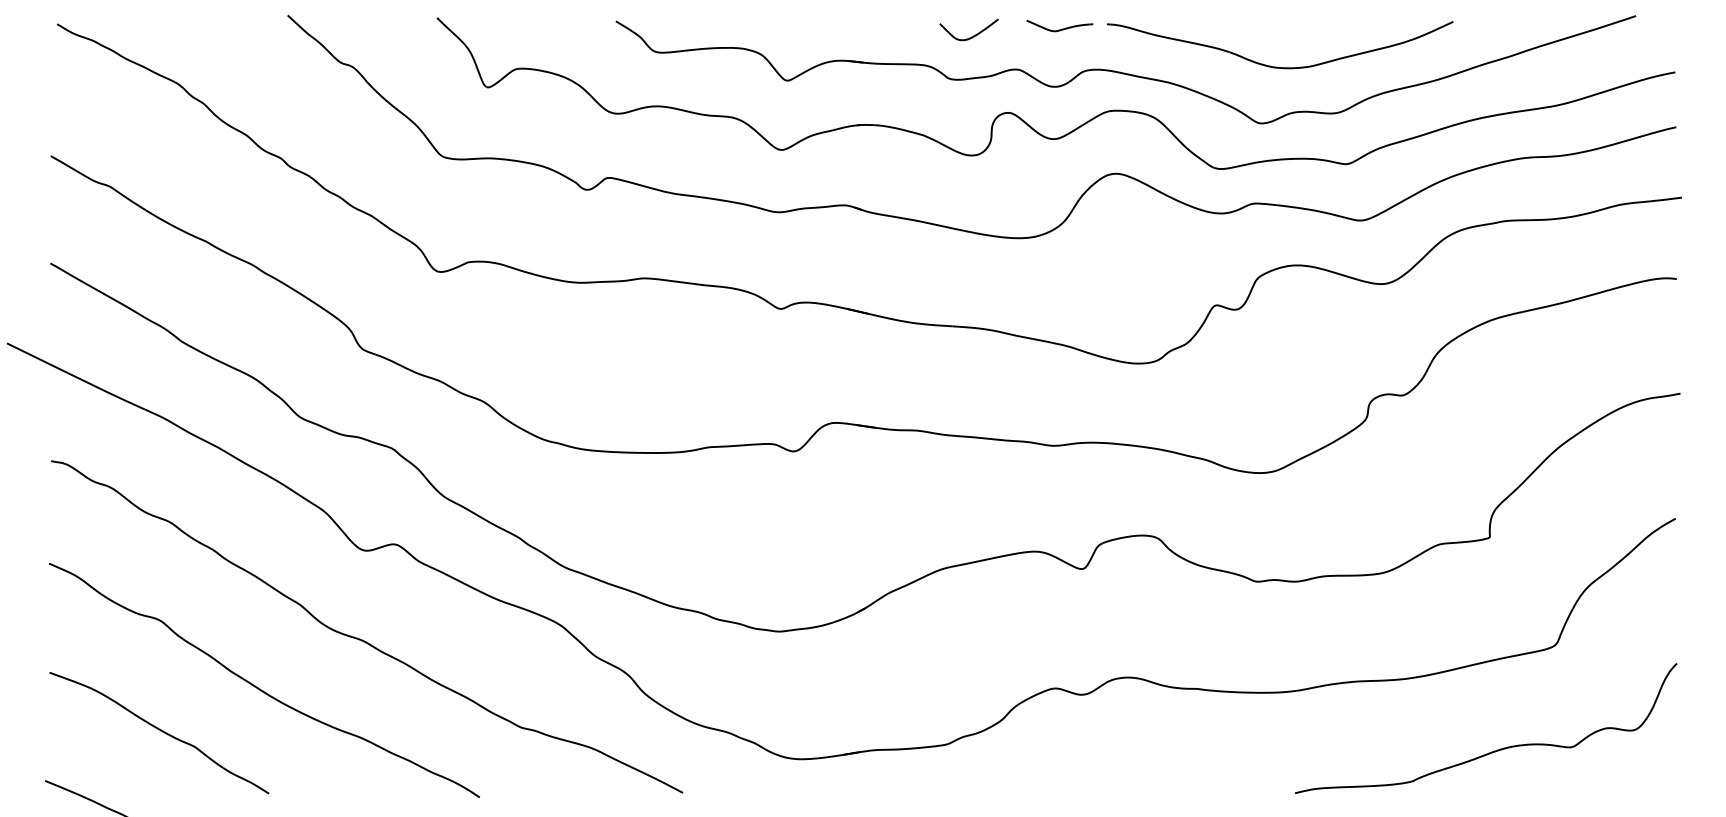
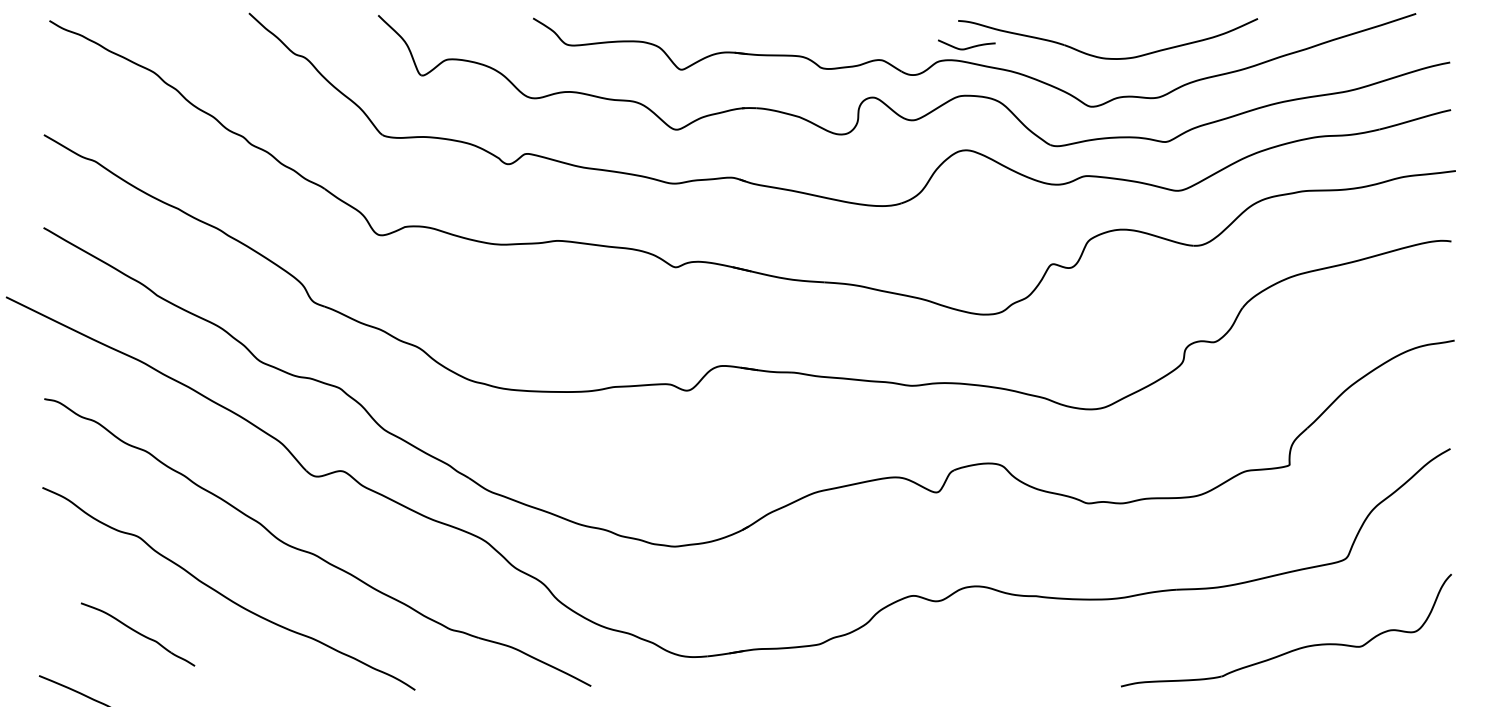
curve: (1059, 29) -> (966, 47), moved
curve: (971, 36) -> (840, 31), removed
part: (159, 733) -> (138, 634), size x0.6

